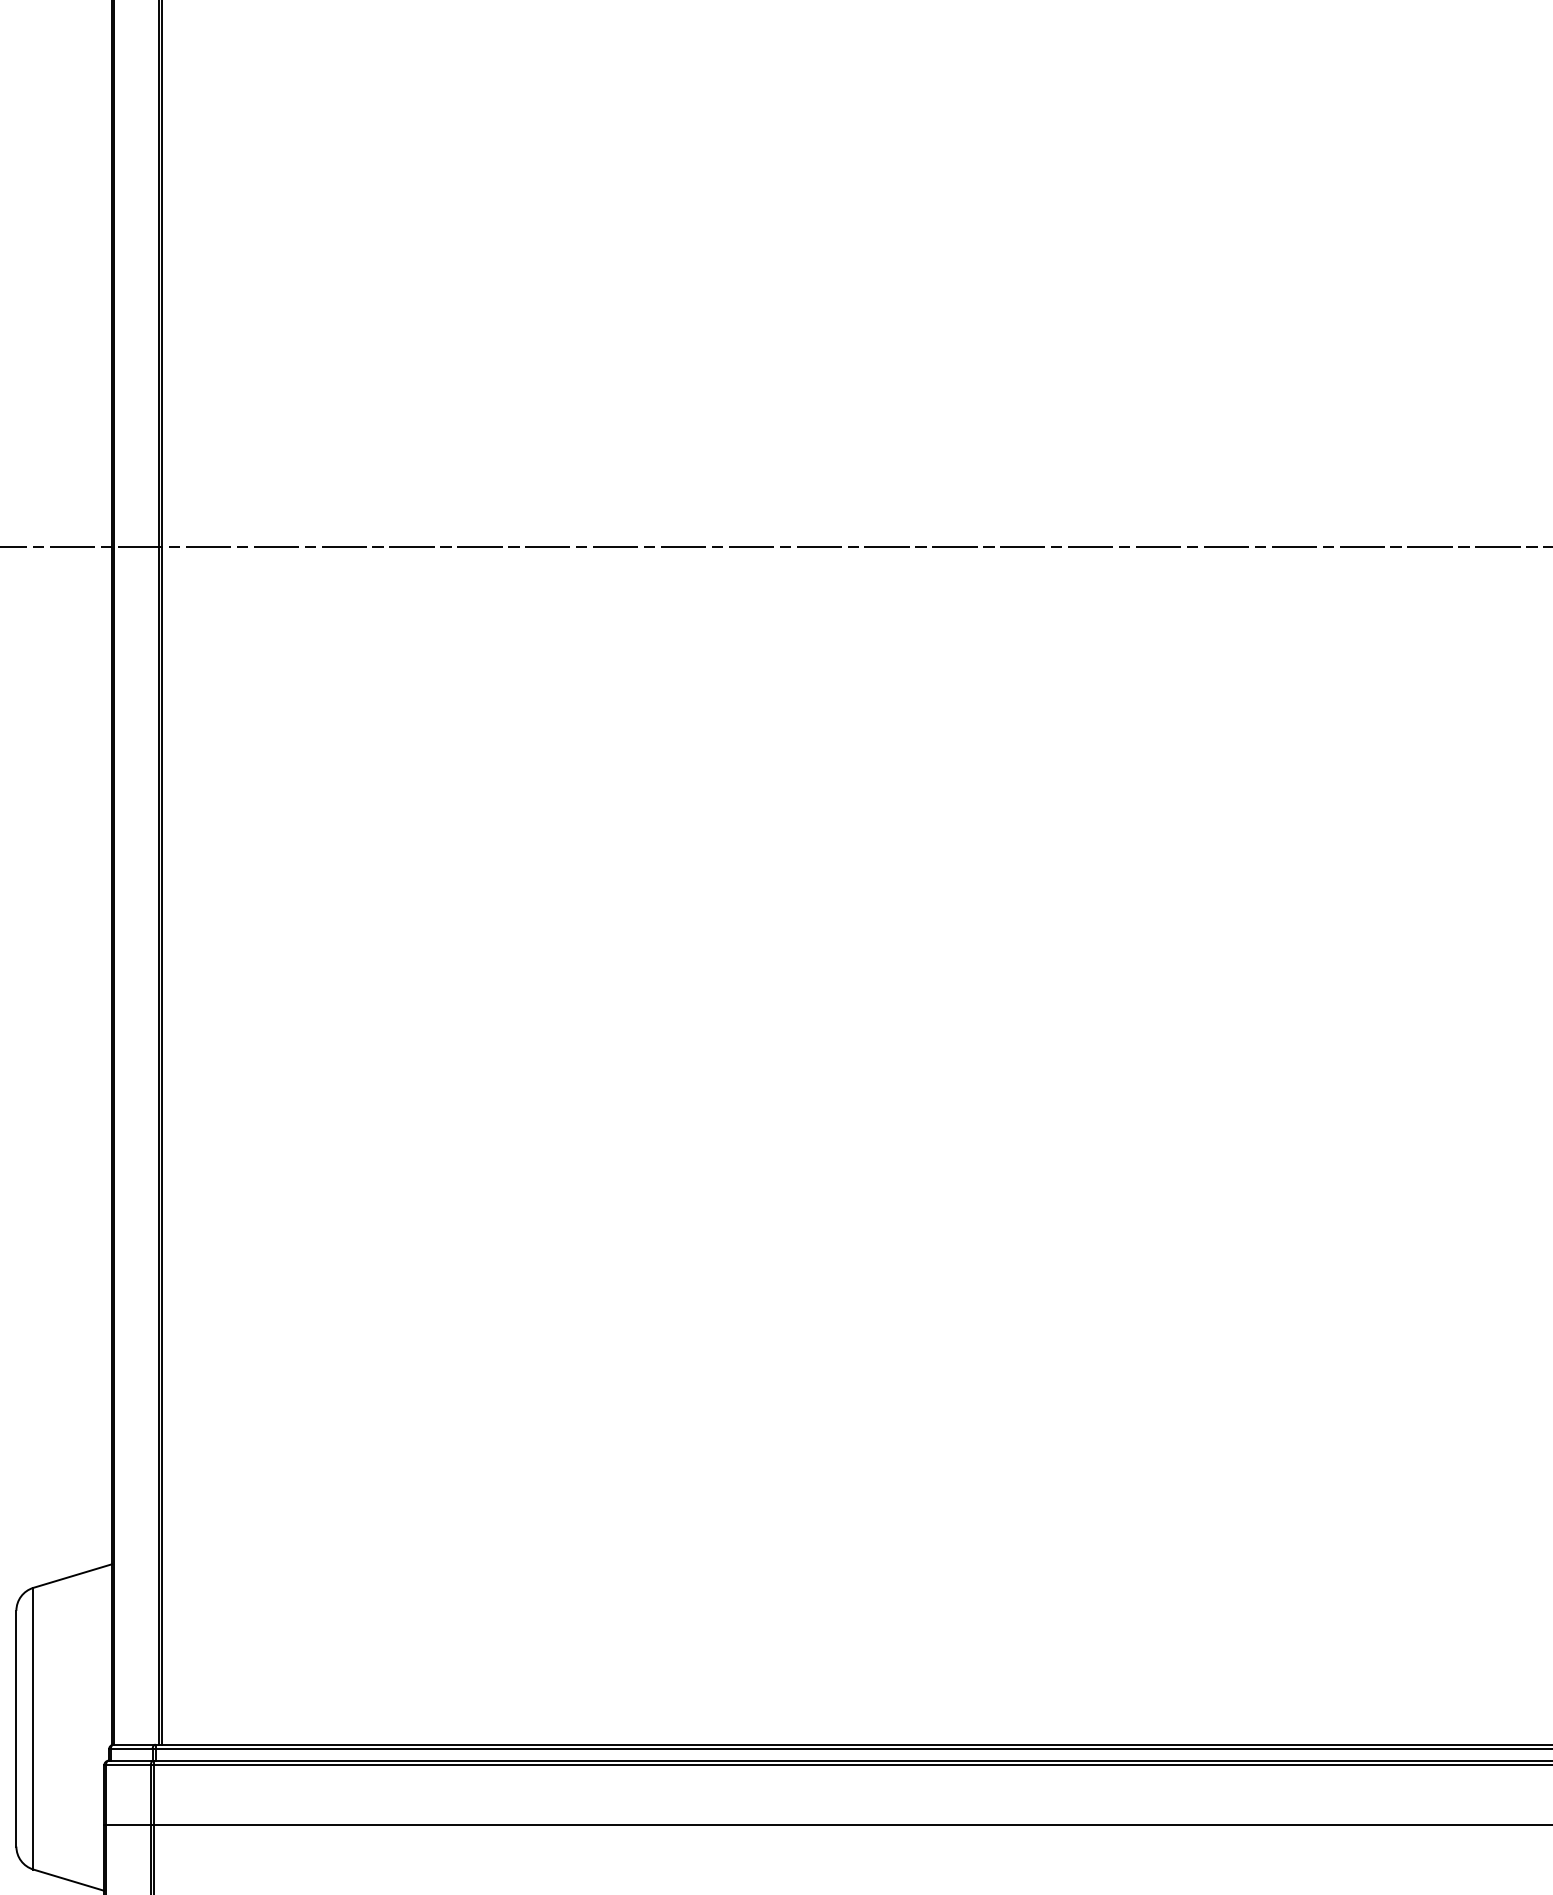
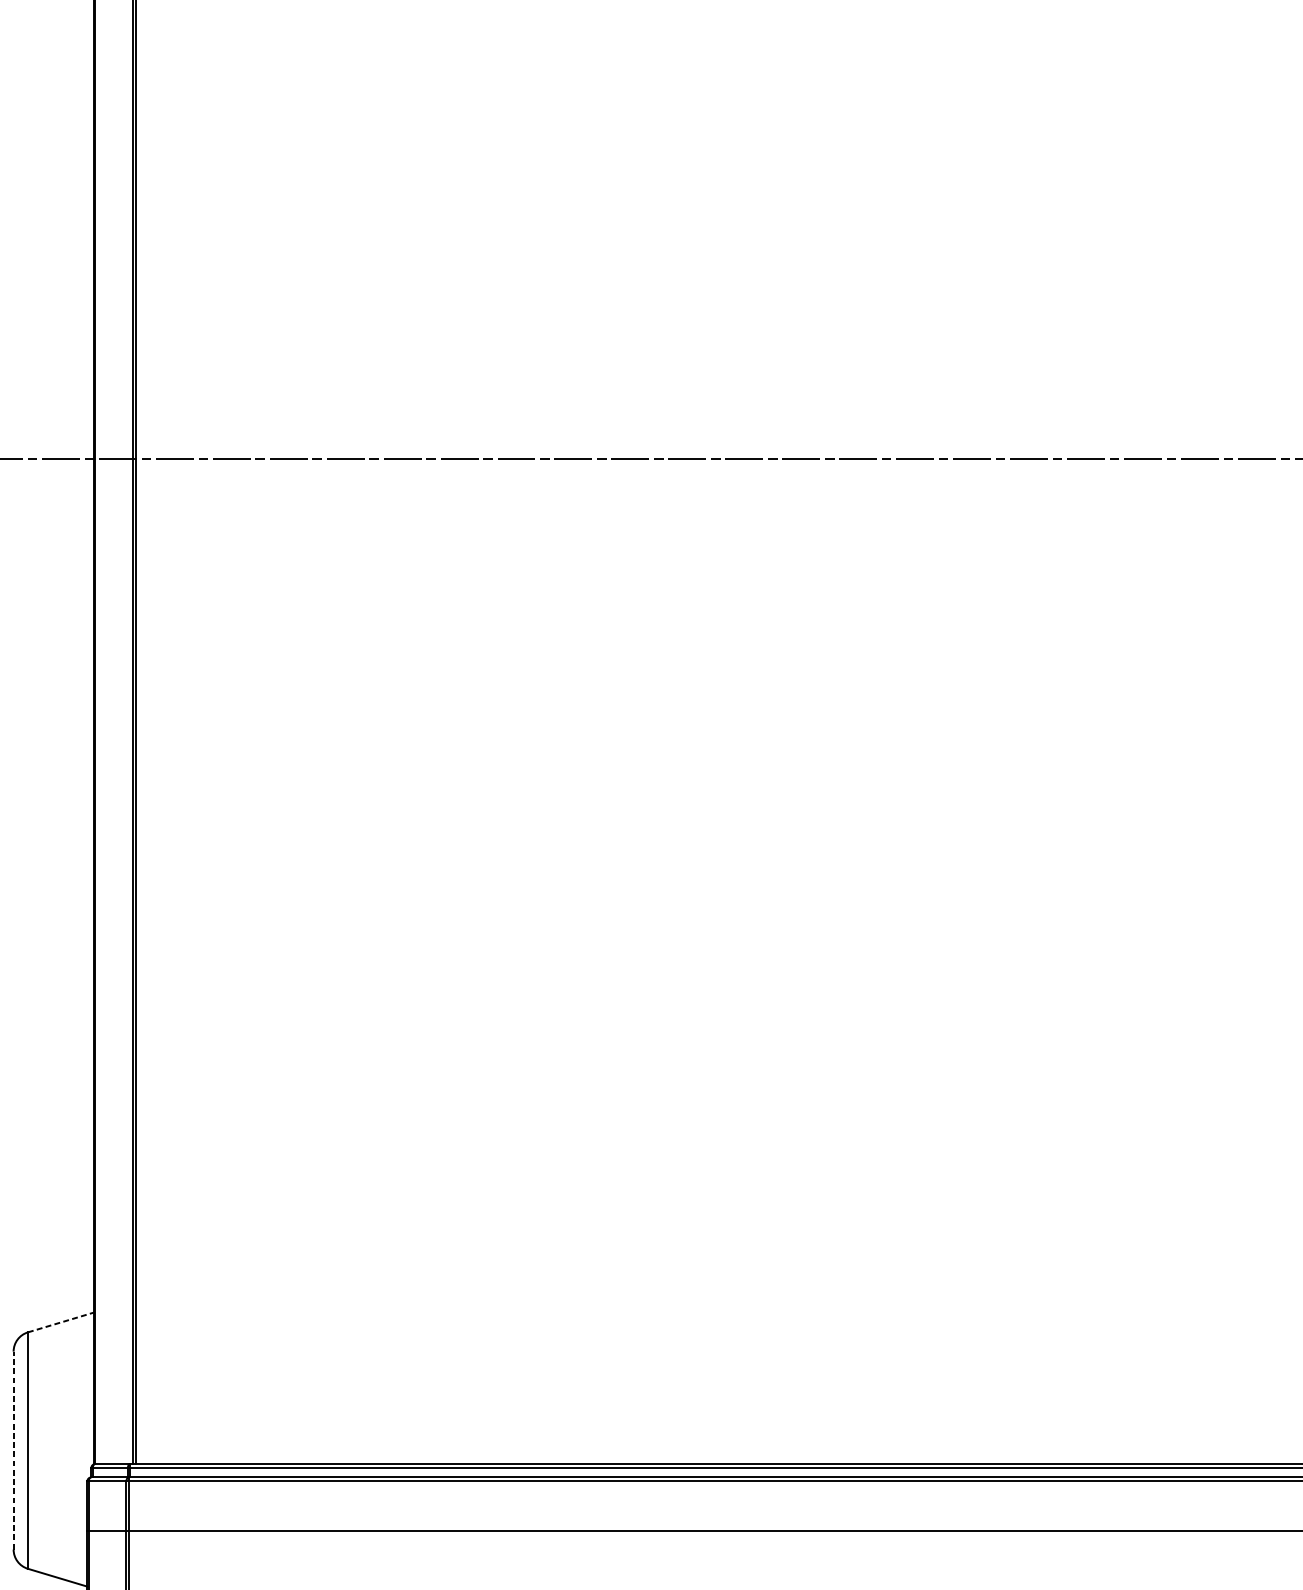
line: (73, 1575) -> (61, 1322), solid -> dashed
line: (16, 1728) -> (13, 1450), solid -> dashed

